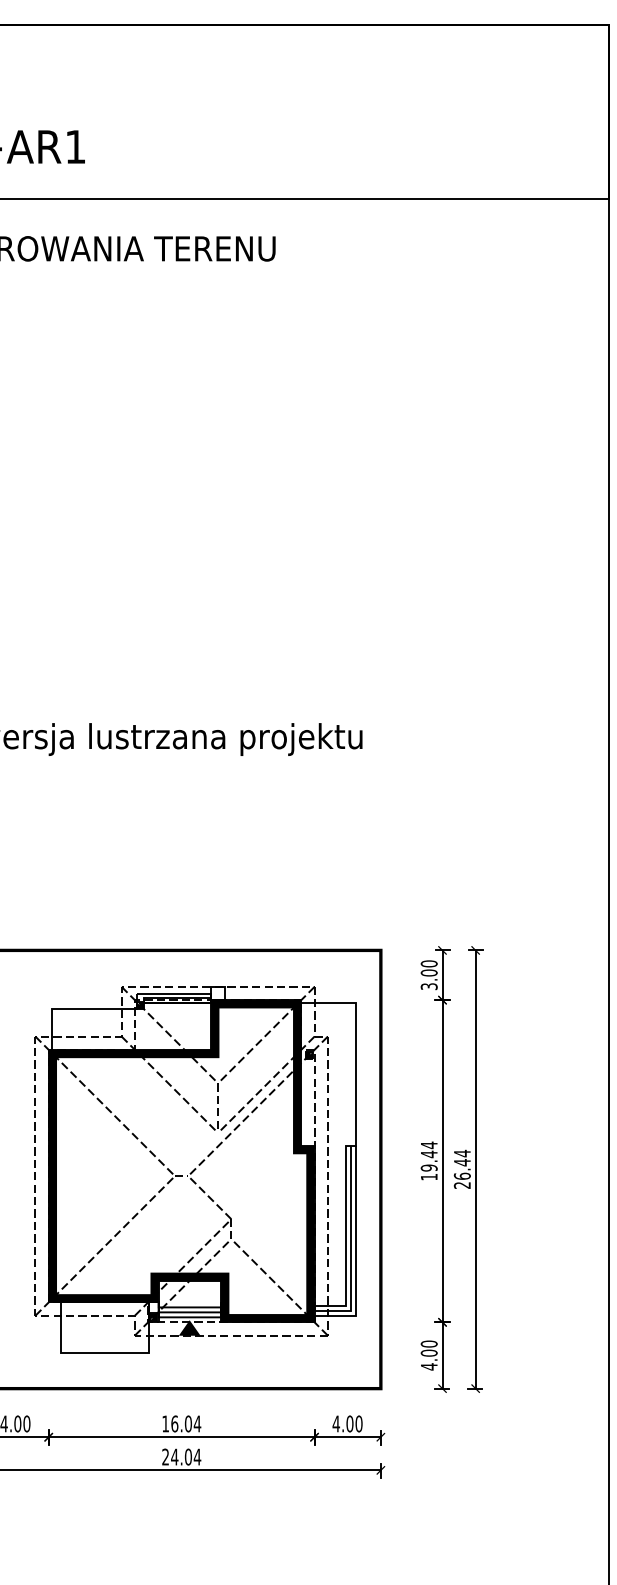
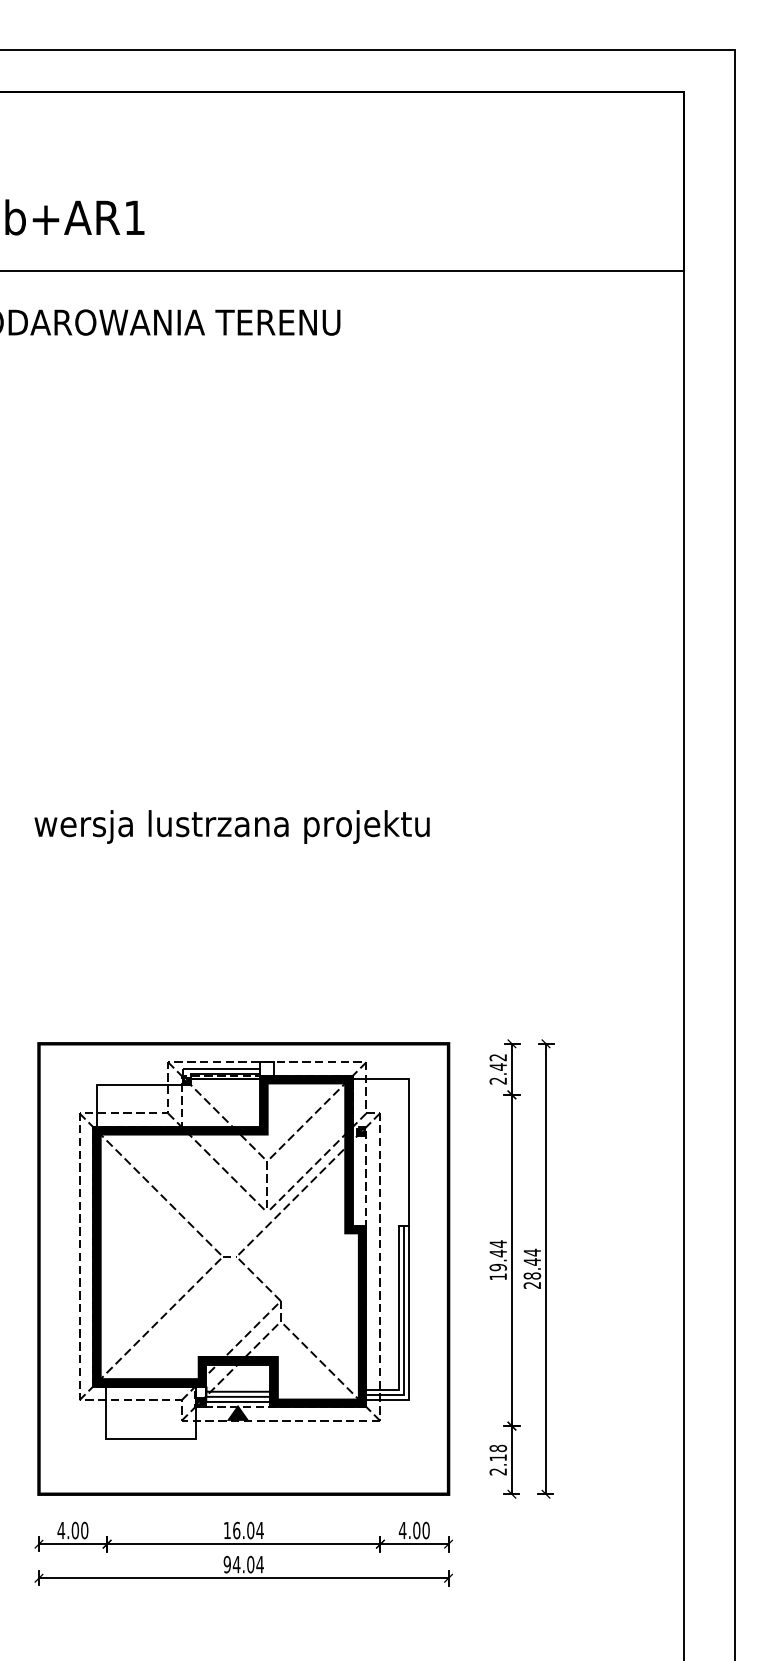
text: (429, 975) -> (498, 1069), 3.00 -> 2.42
part: (195, 1169) -> (244, 1250), moved
text: (461, 1175) -> (531, 1275), 26.44 -> 28.44
text: (428, 1354) -> (497, 1459), 4.00 -> 2.18
text: (164, 1456) -> (226, 1564), 24.04 -> 94.04

